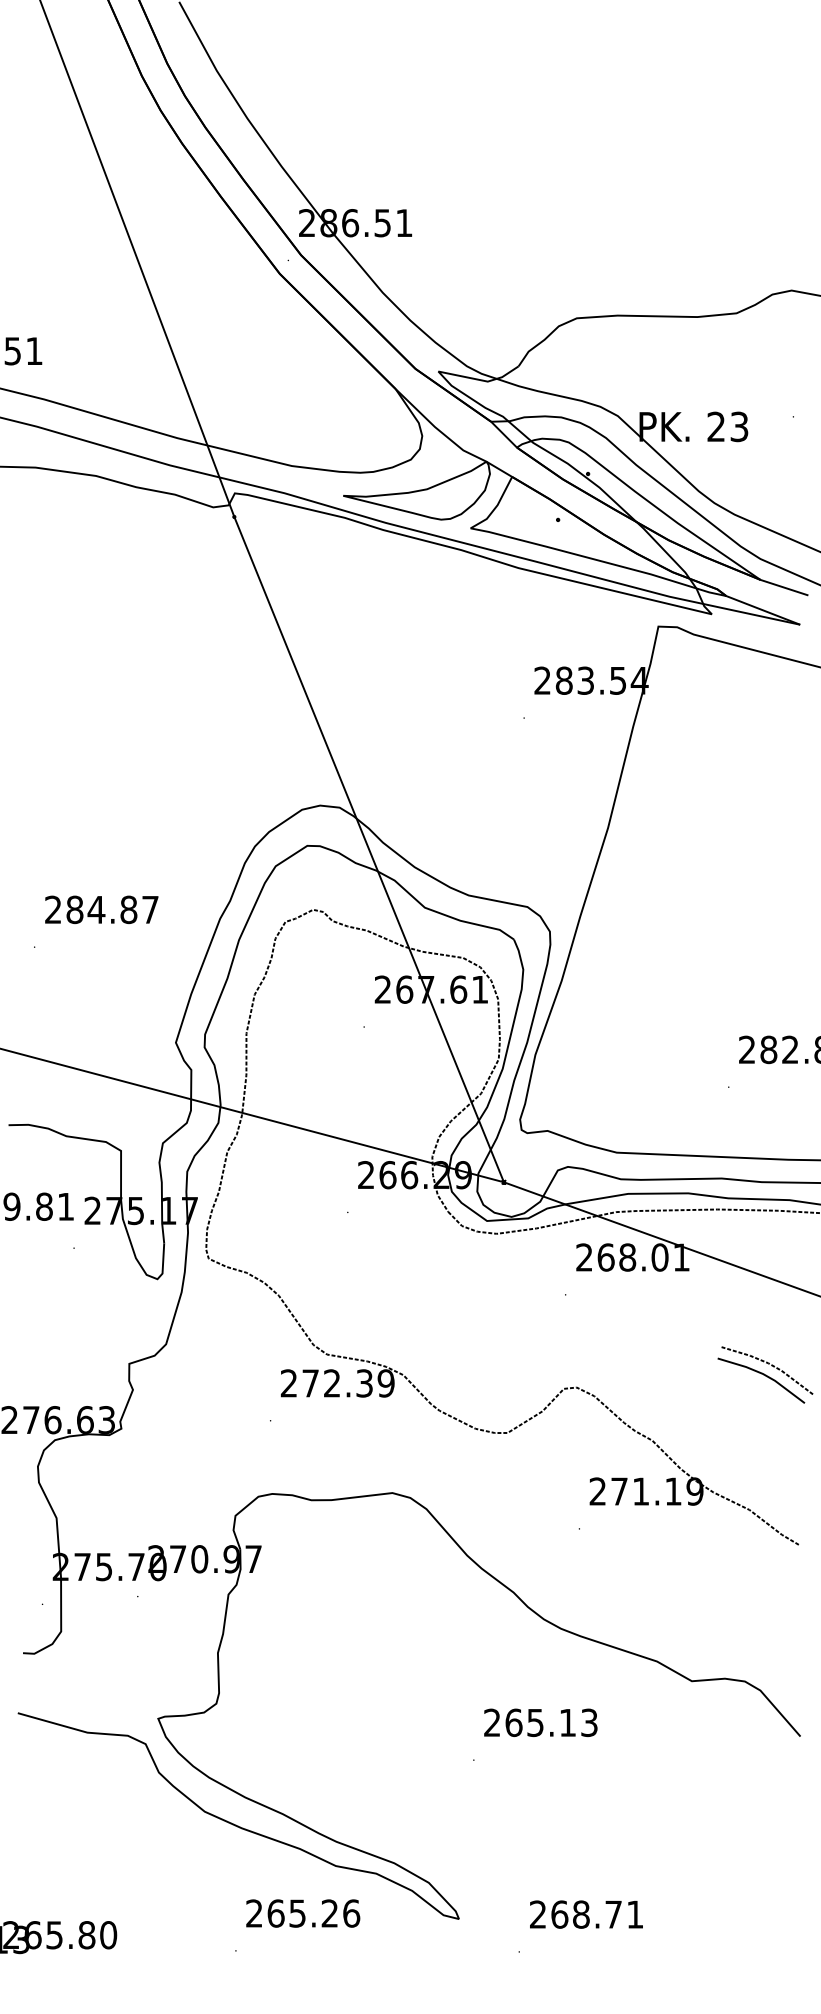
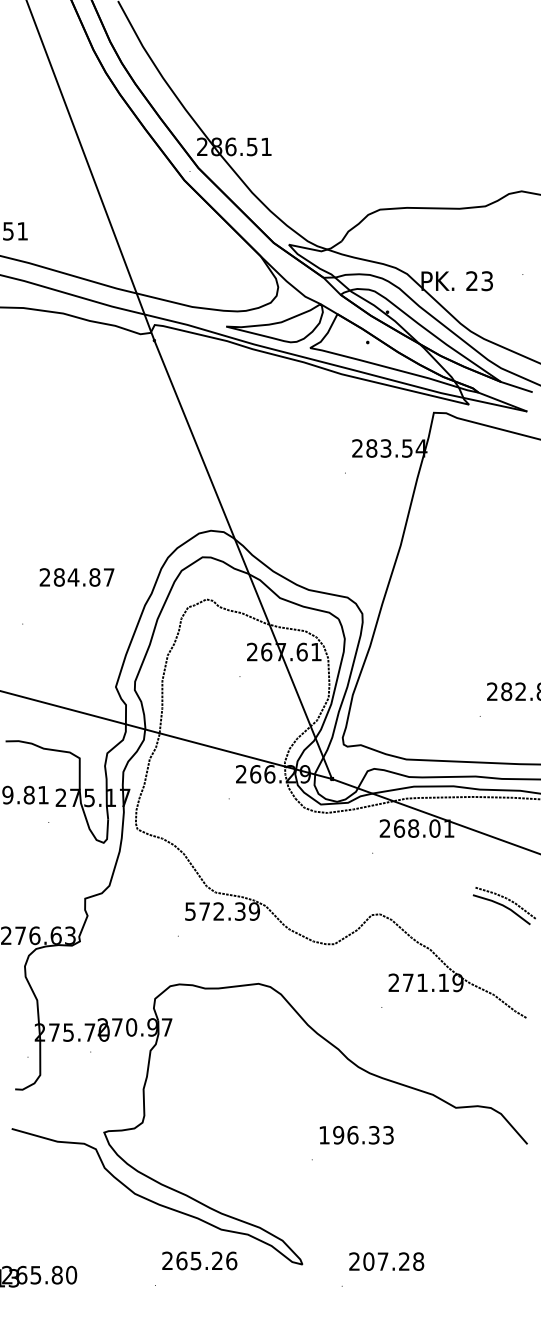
text: (100, 909) -> (76, 577), moved
text: (289, 1383) -> (190, 911), 272.39 -> 572.39
text: (530, 1721) -> (349, 1134), 265.13 -> 196.33
text: (597, 1914) -> (393, 1261), 268.71 -> 207.28

